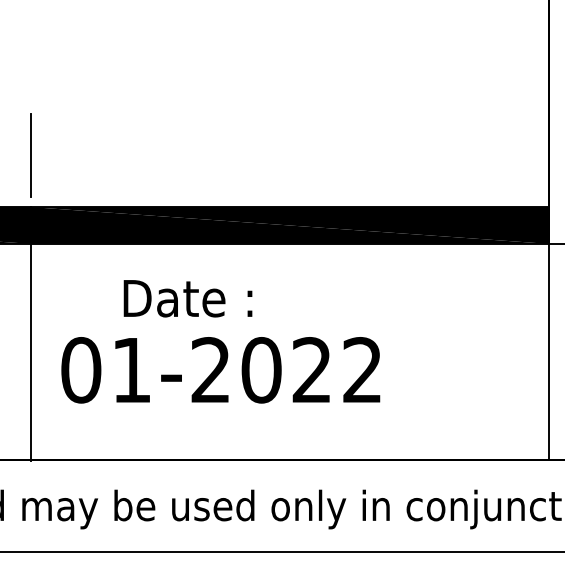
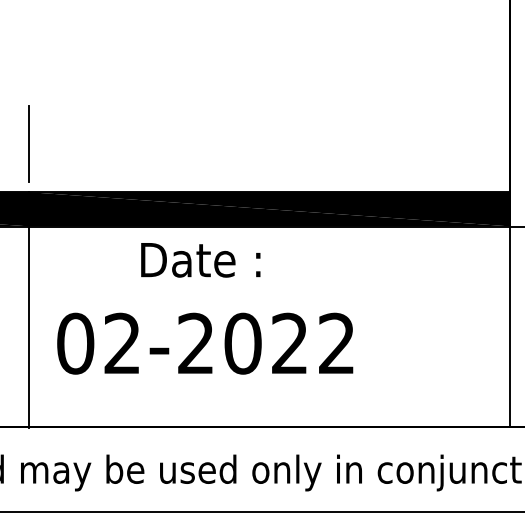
text: (187, 298) -> (200, 260), moved
text: (130, 368) -> (121, 342), 01-2022 -> 02-2022

